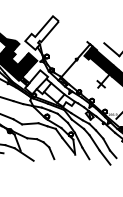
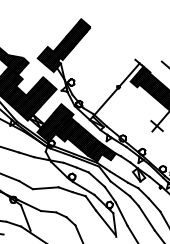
hatch: (41, 32) -> (63, 44), added
hatch: (49, 88) -> (75, 132), added

